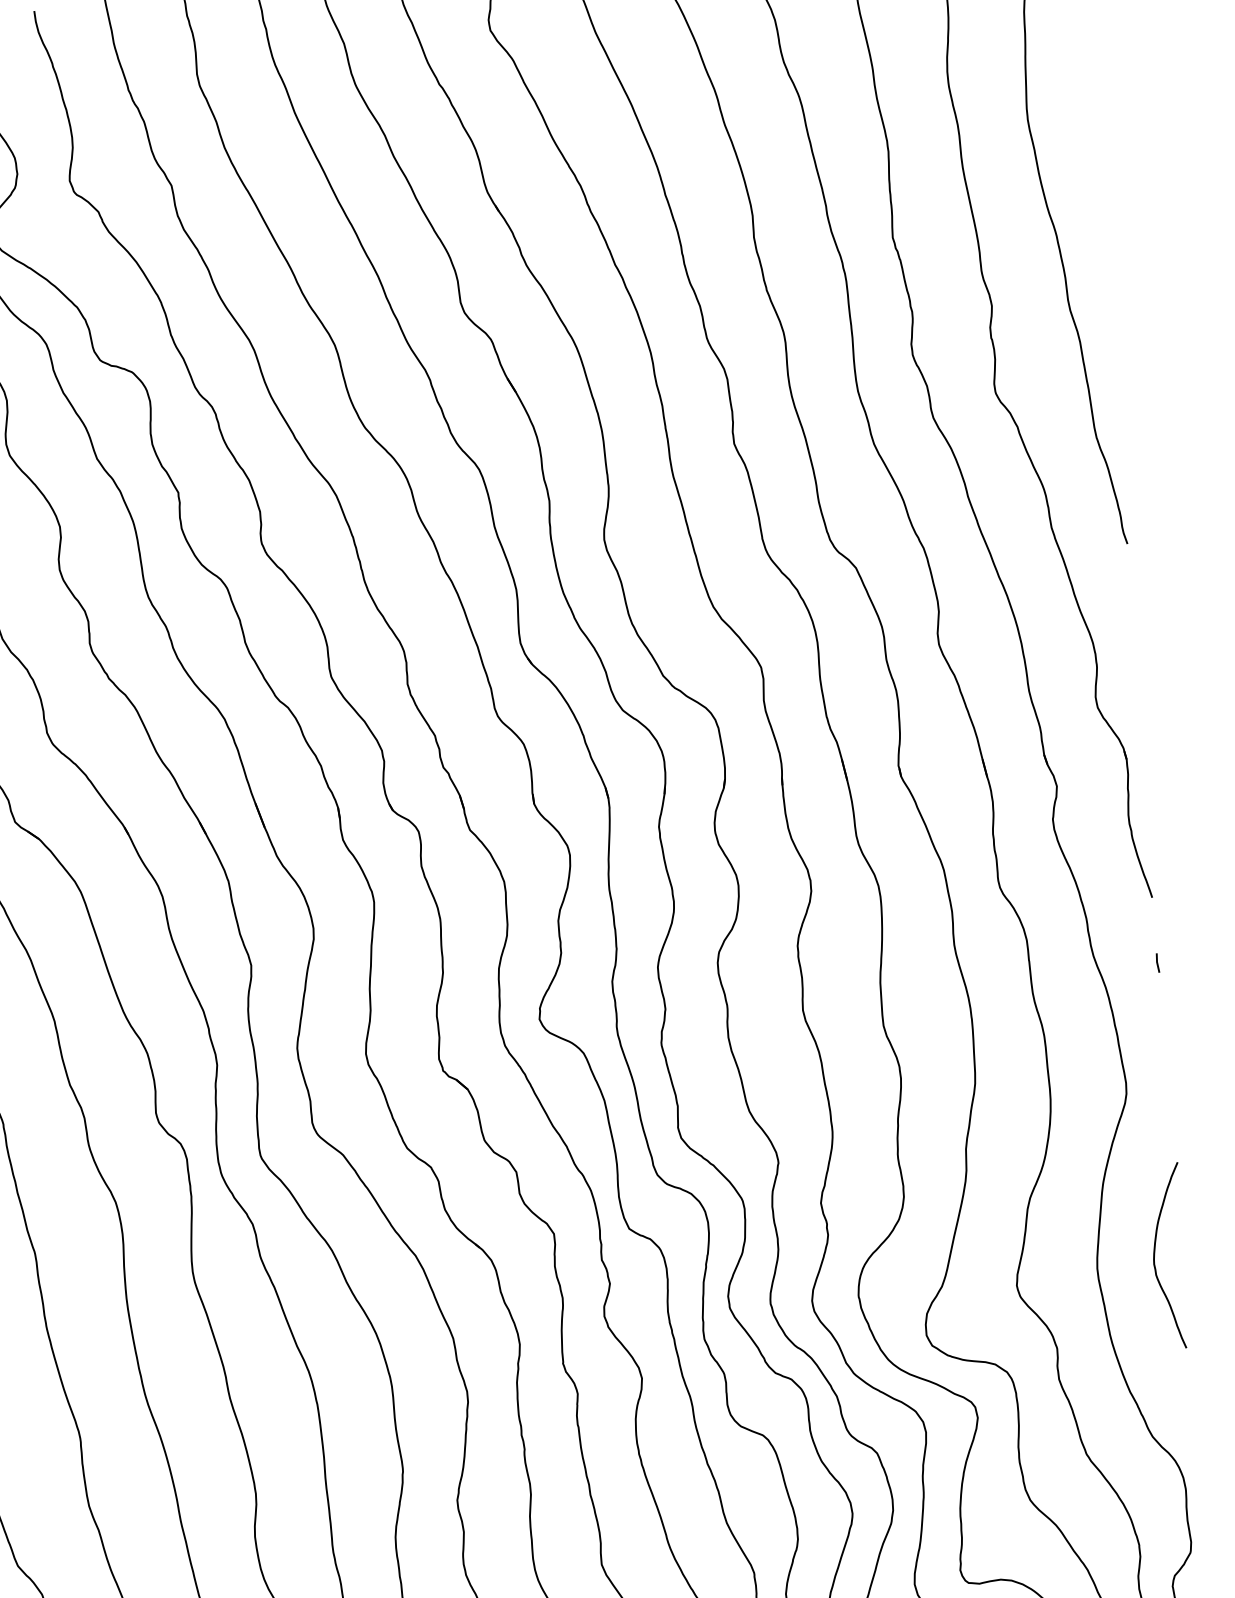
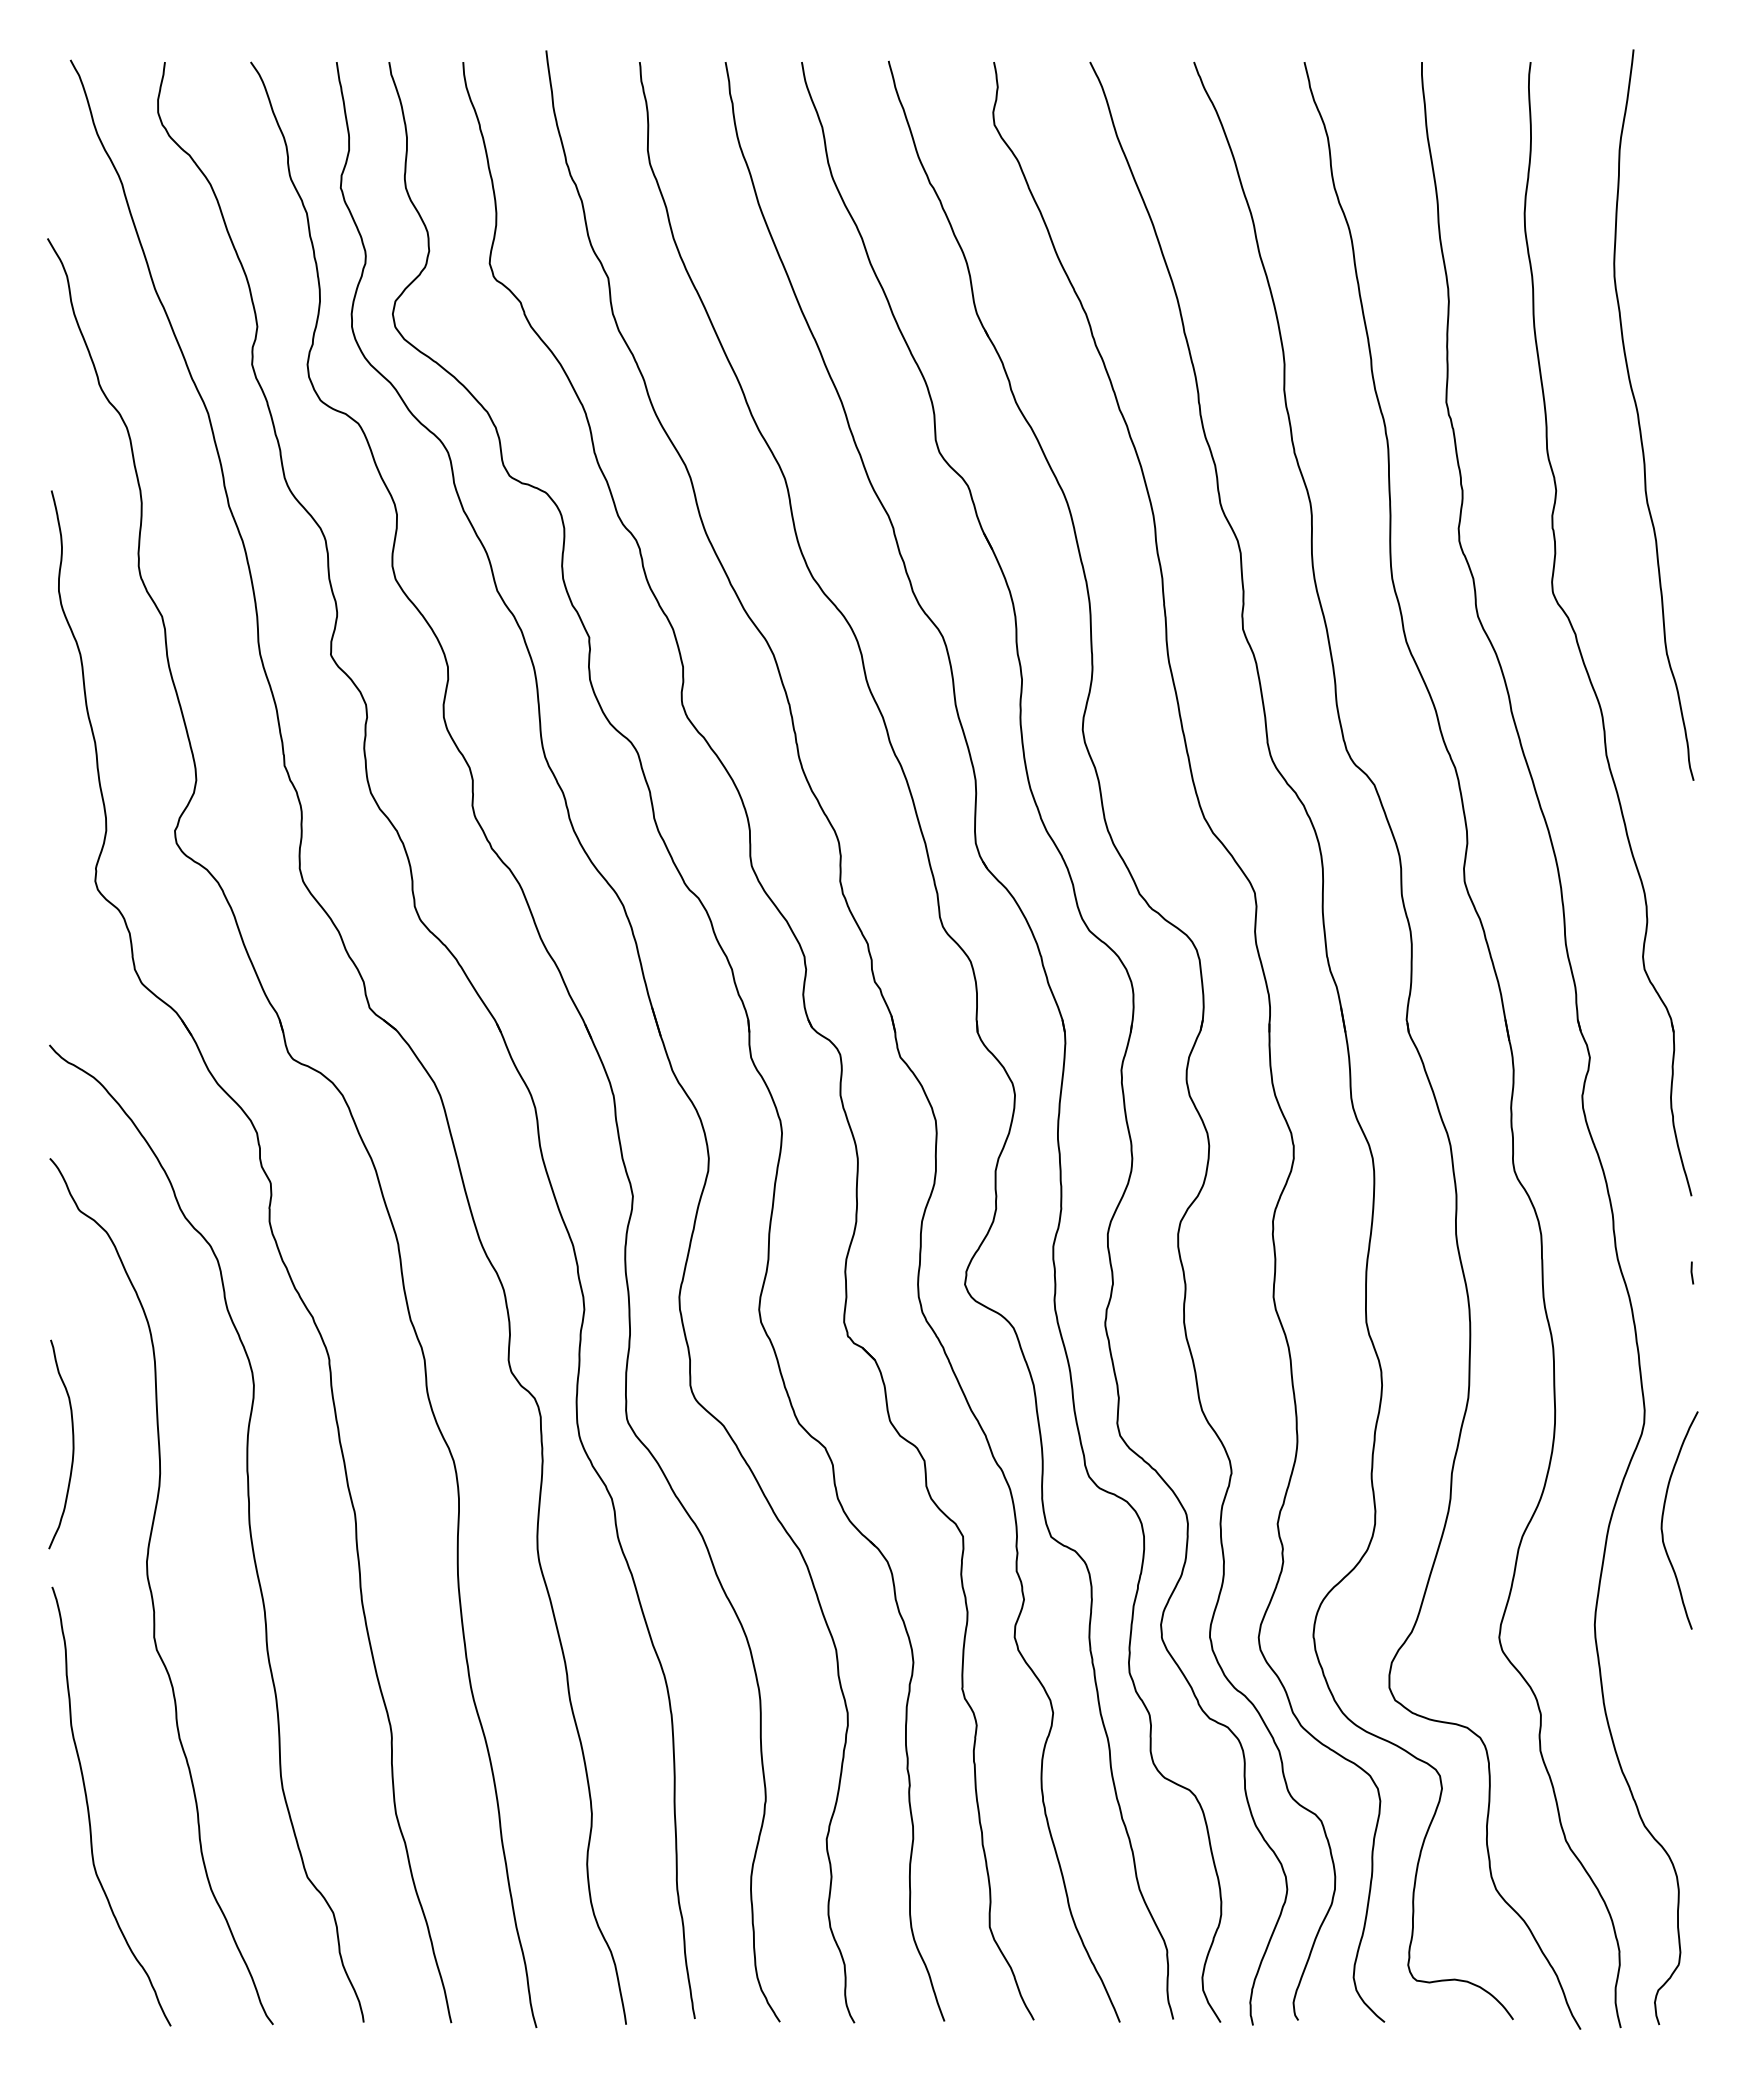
curve: (1155, 1256) -> (1663, 1519), moved

